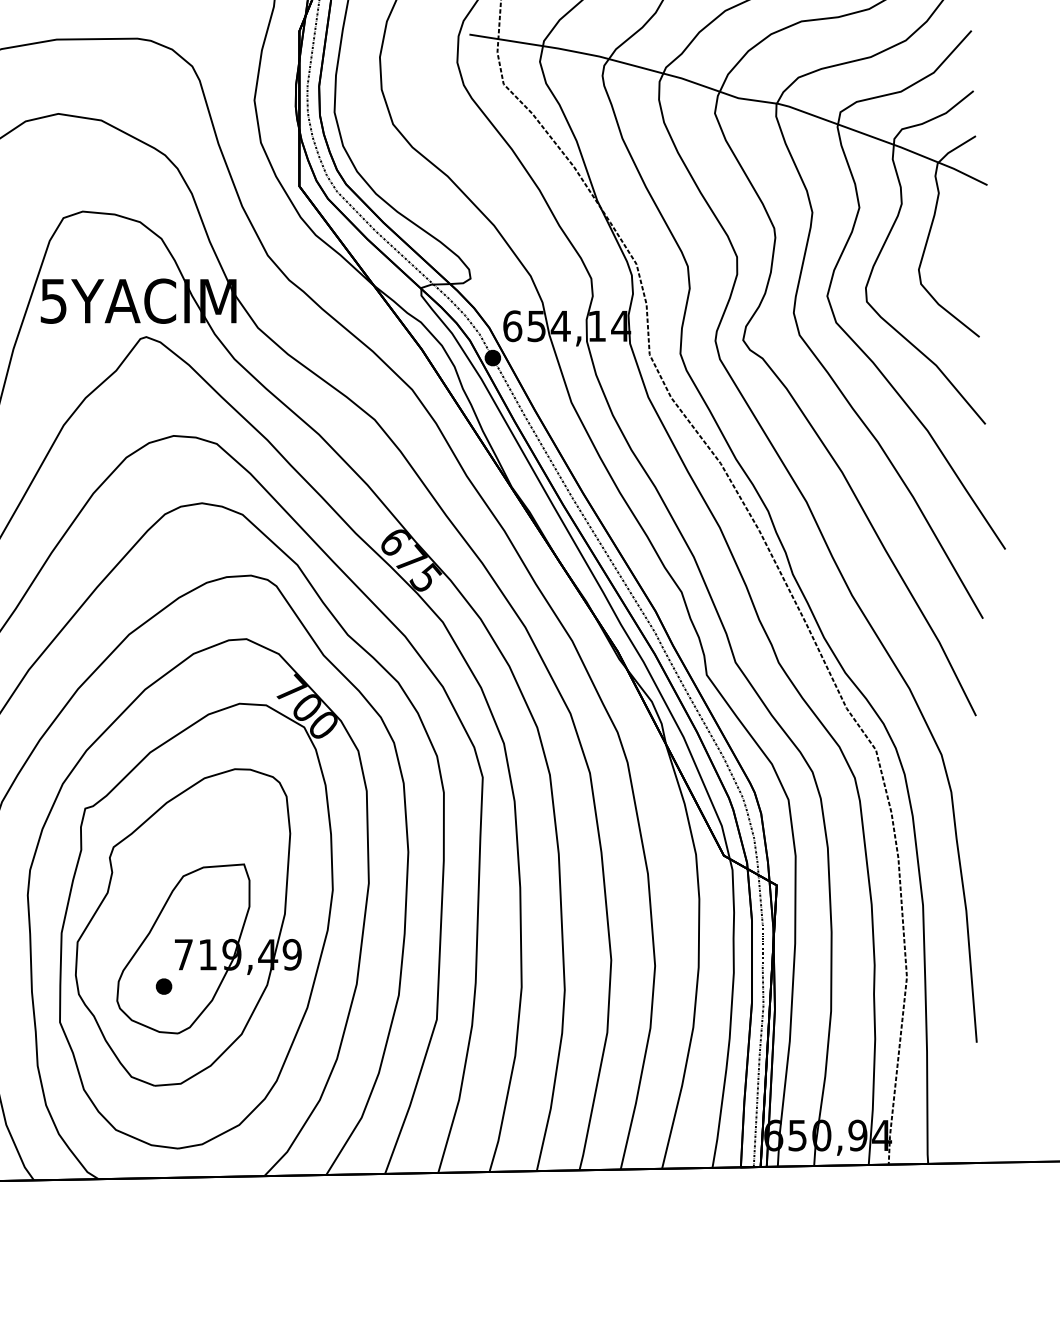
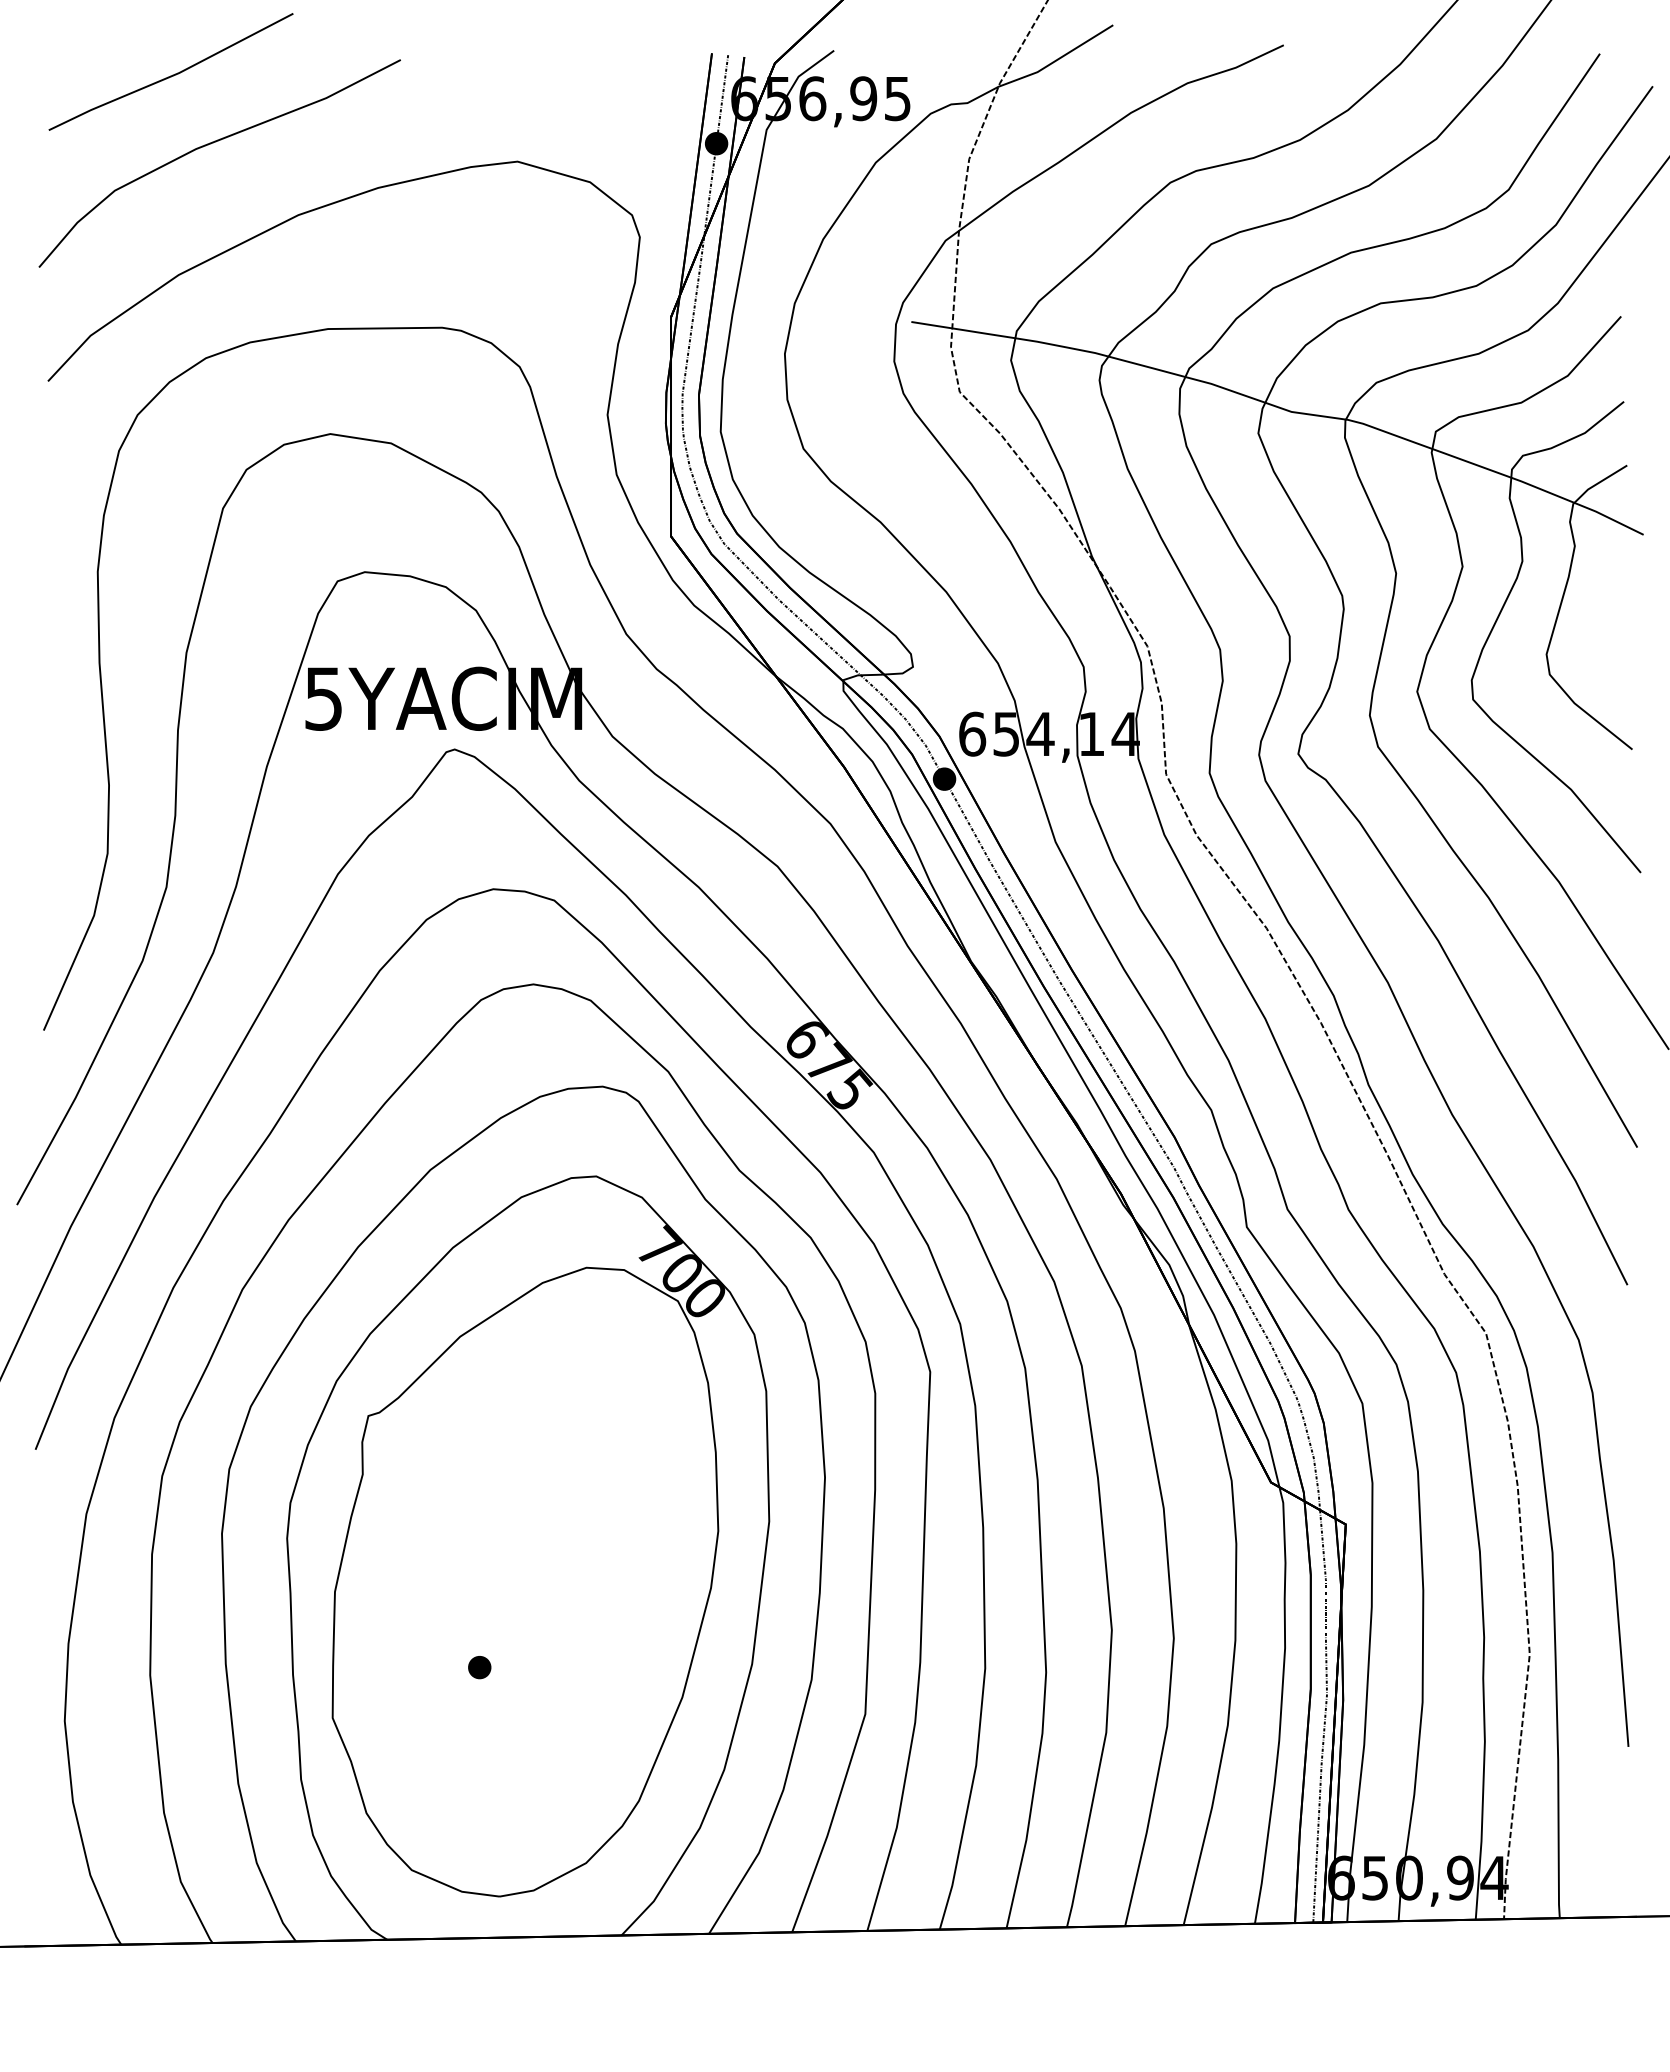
part: (188, 927) -> (514, 1583), removed

